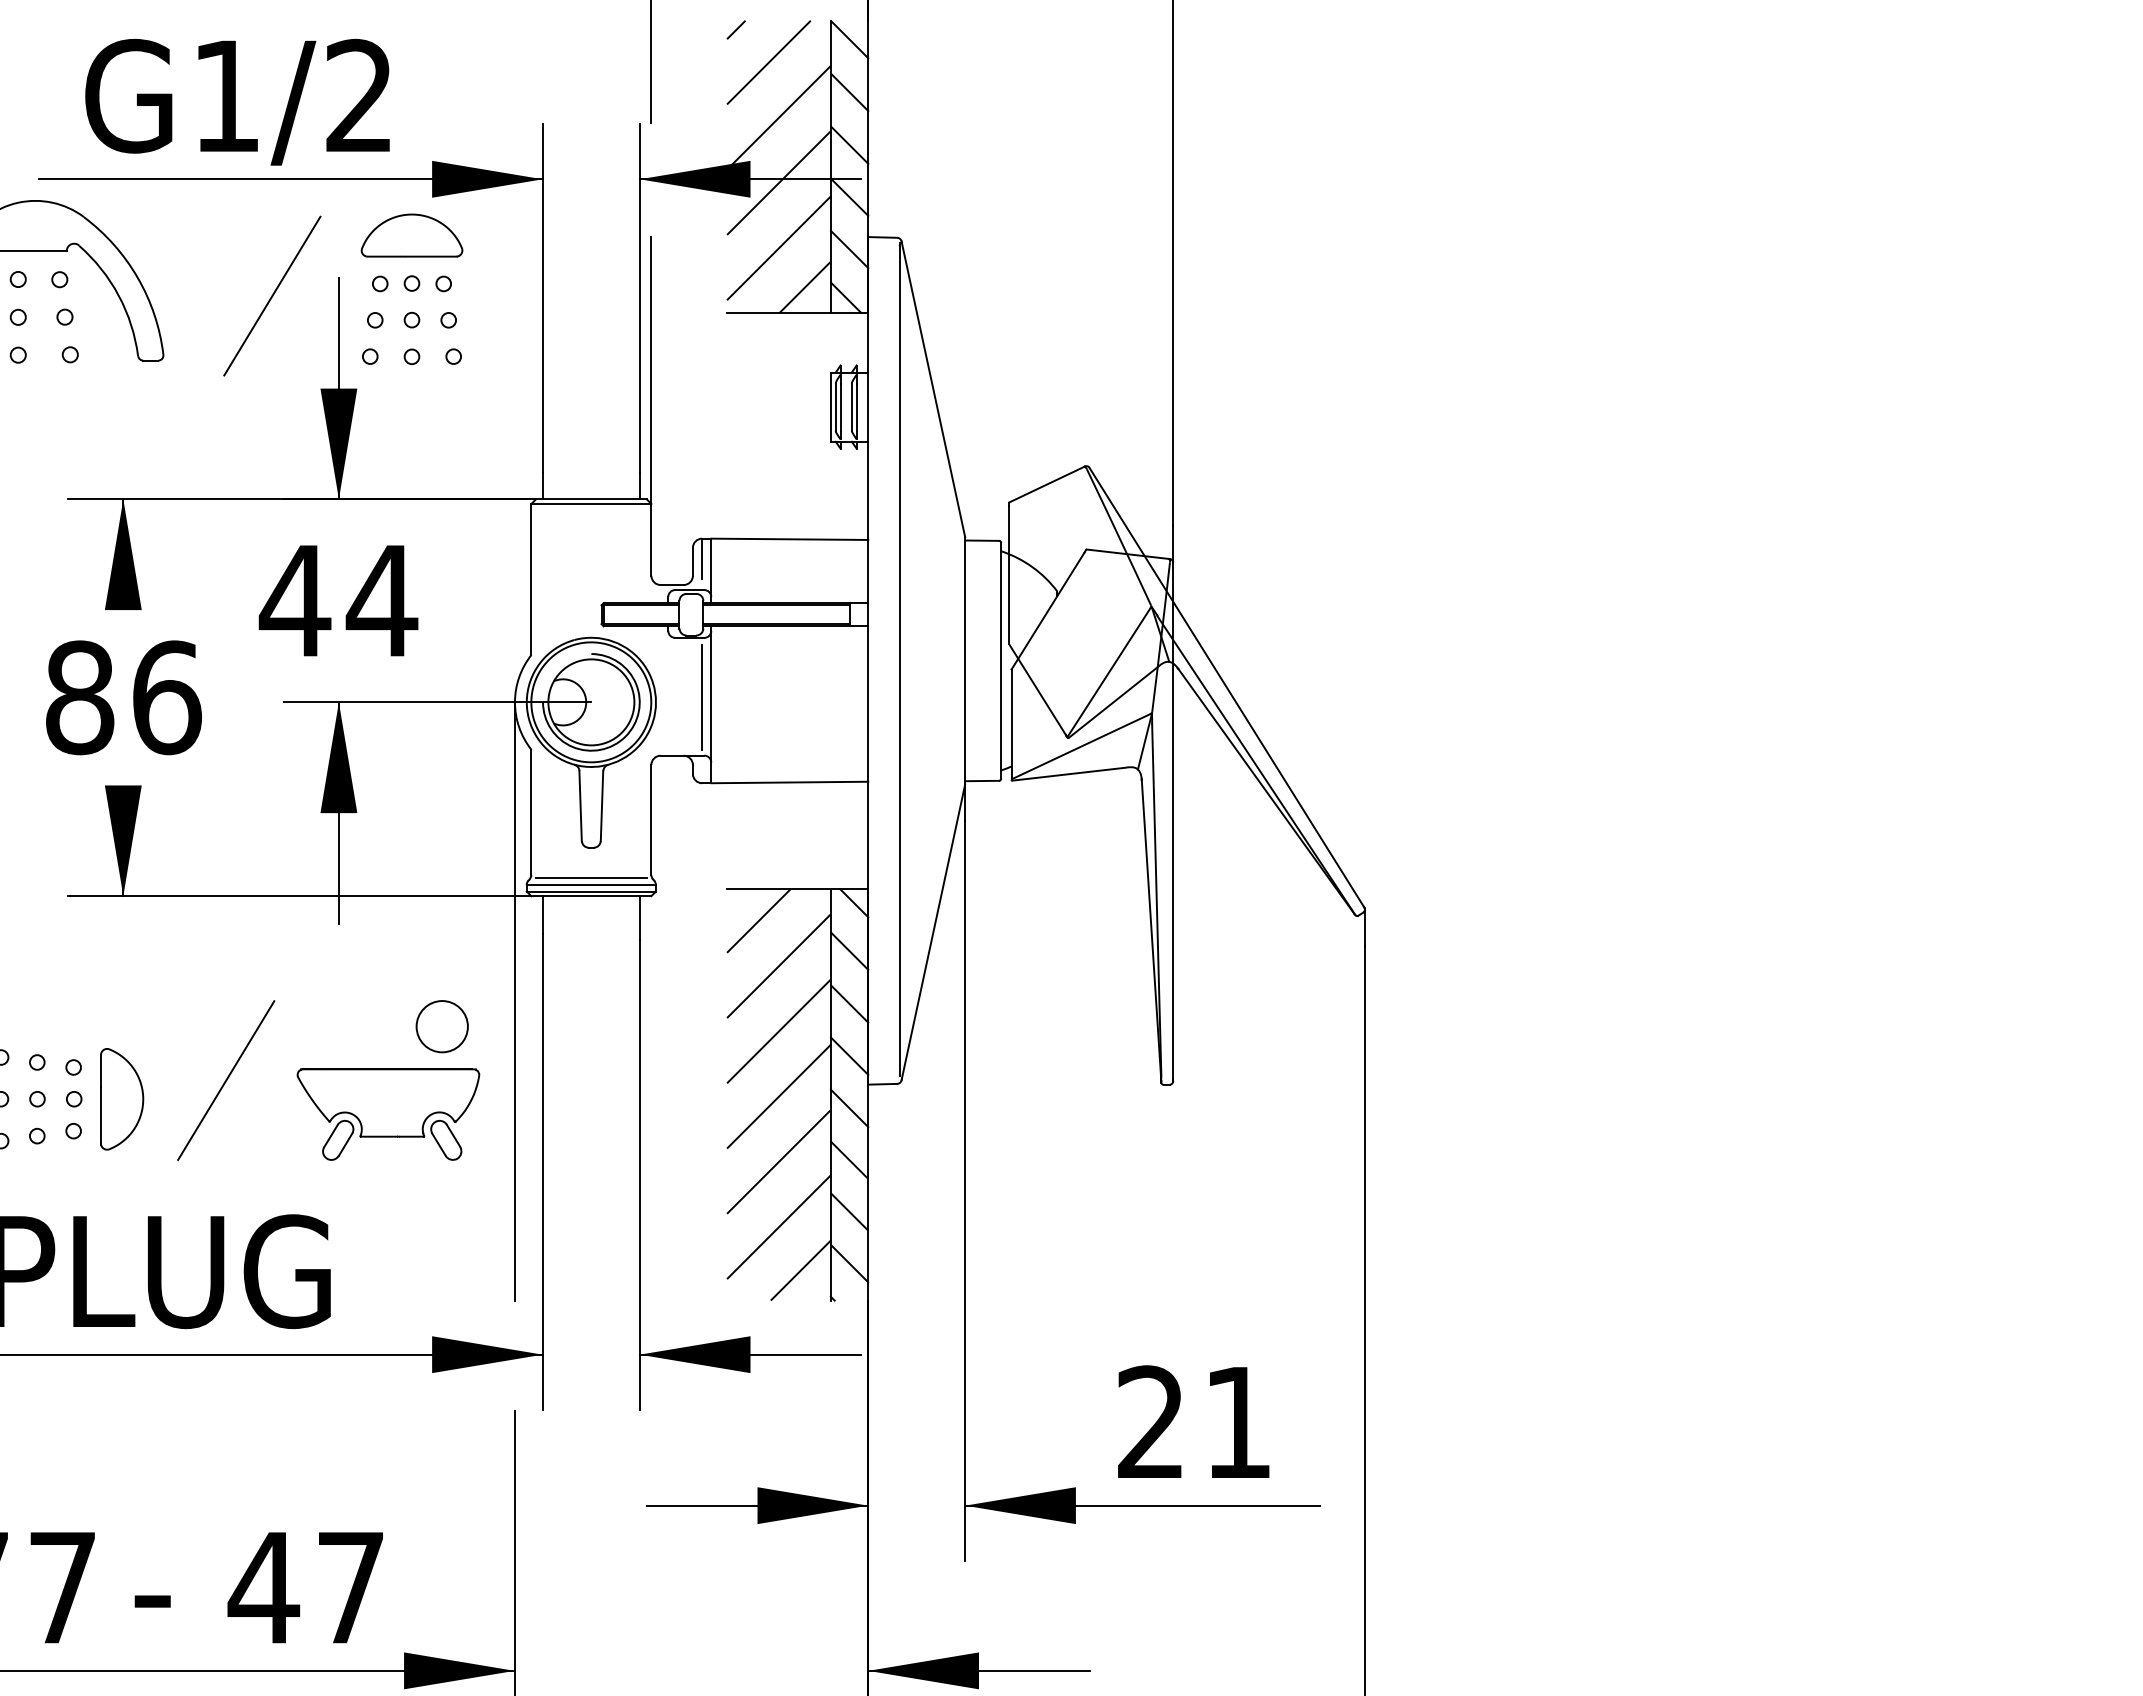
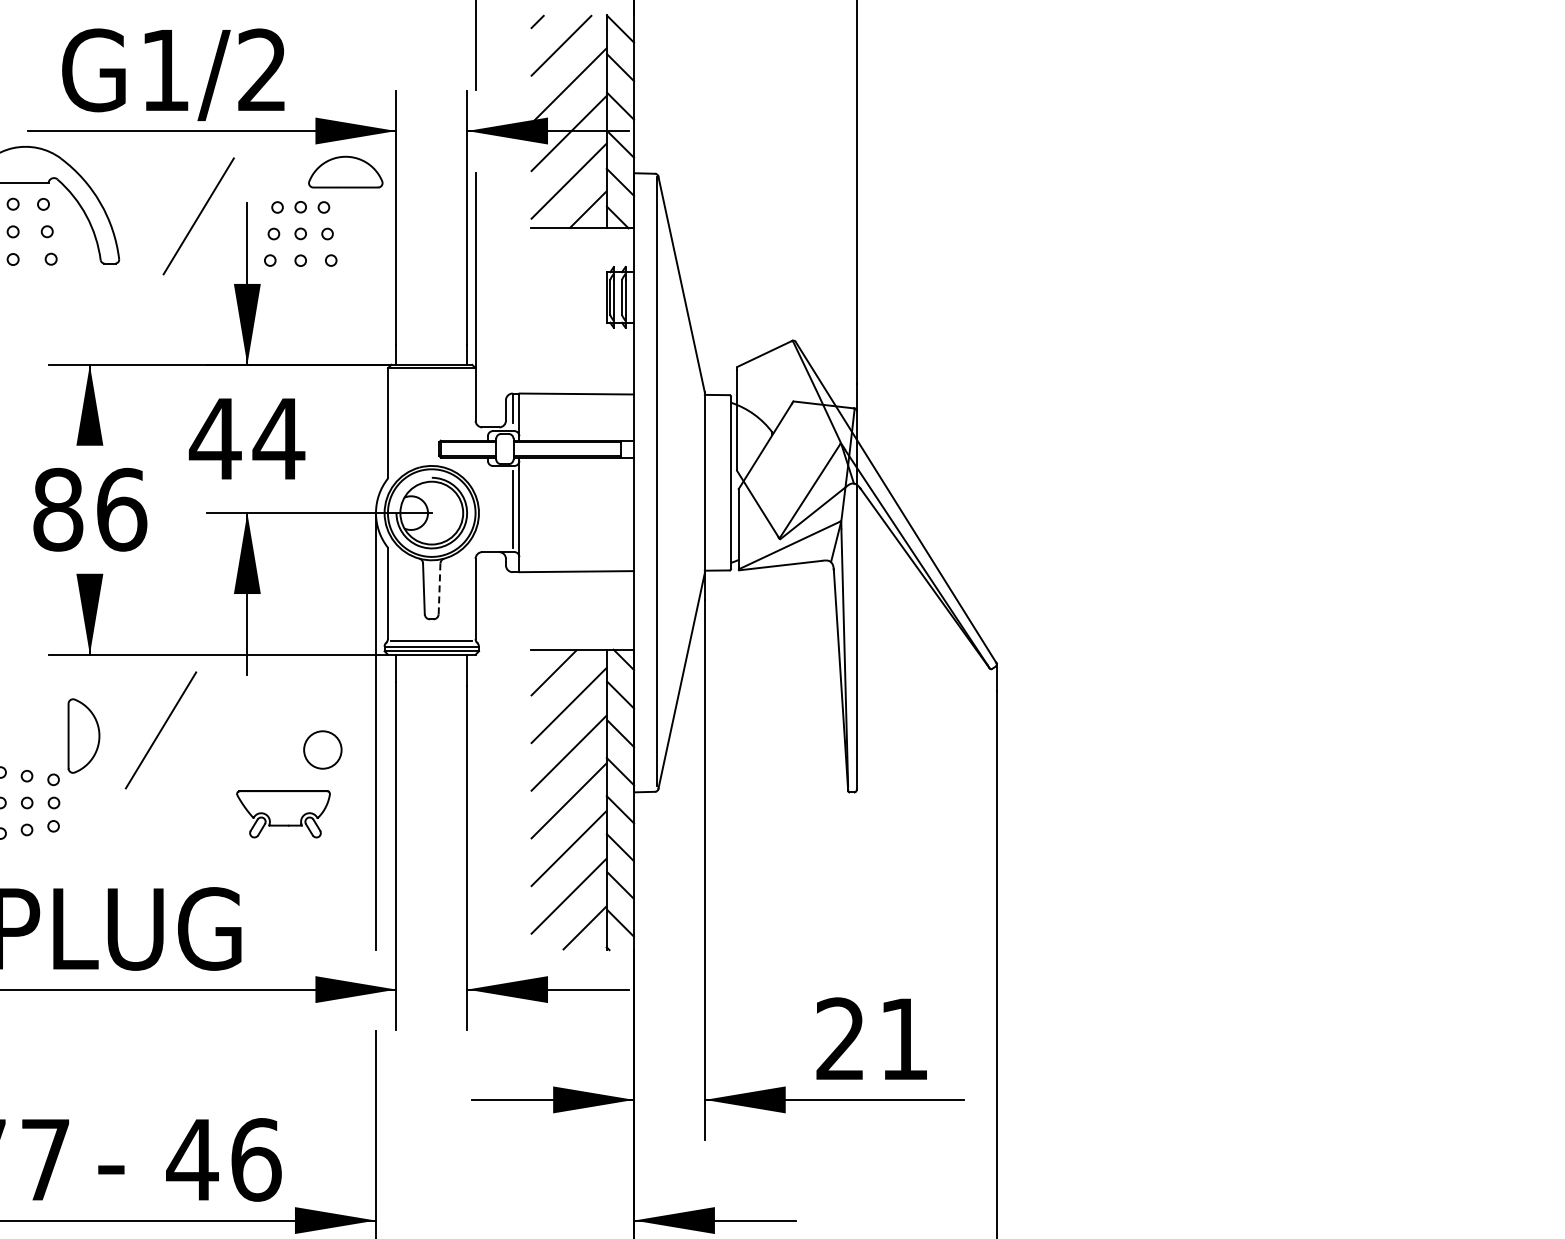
part: (411, 234) -> (345, 171), moved
line: (601, 805) -> (439, 588), solid -> dashed
line: (225, 1080) -> (160, 730), moved
part: (121, 1098) -> (83, 735), moved
part: (388, 1114) -> (283, 814), size x0.7
text: (351, 1587) -> (256, 1159), 47 -> 46

